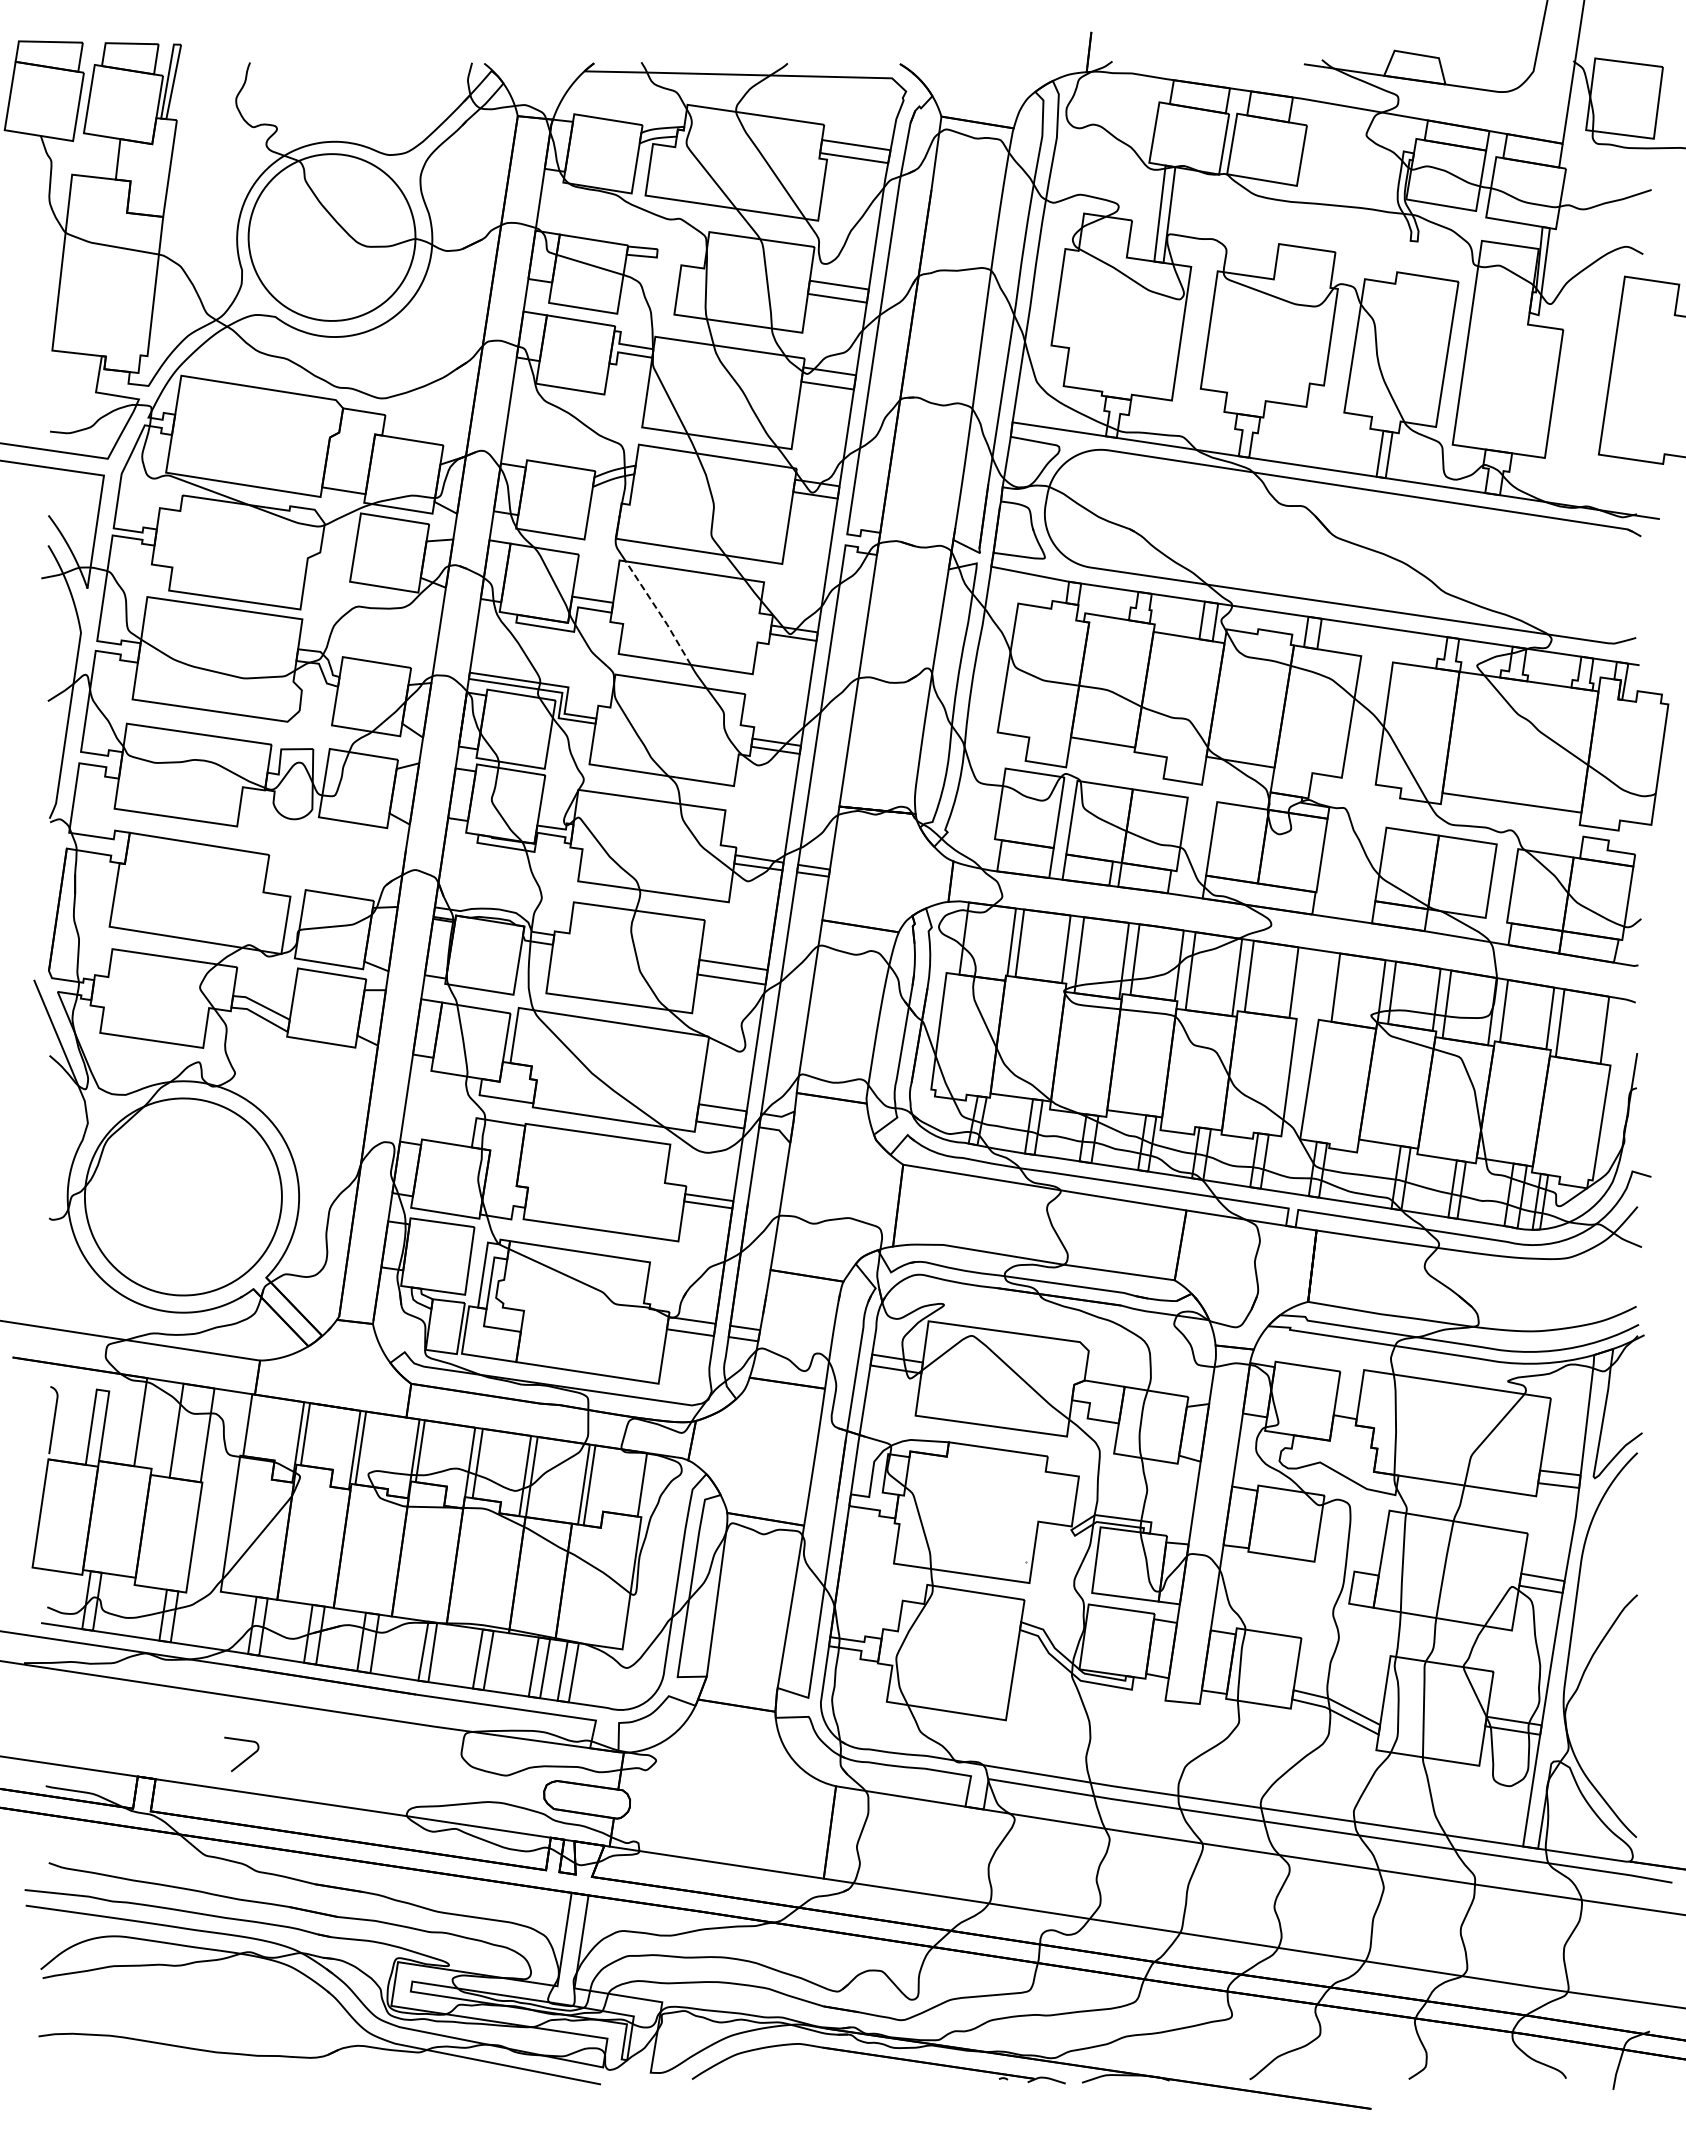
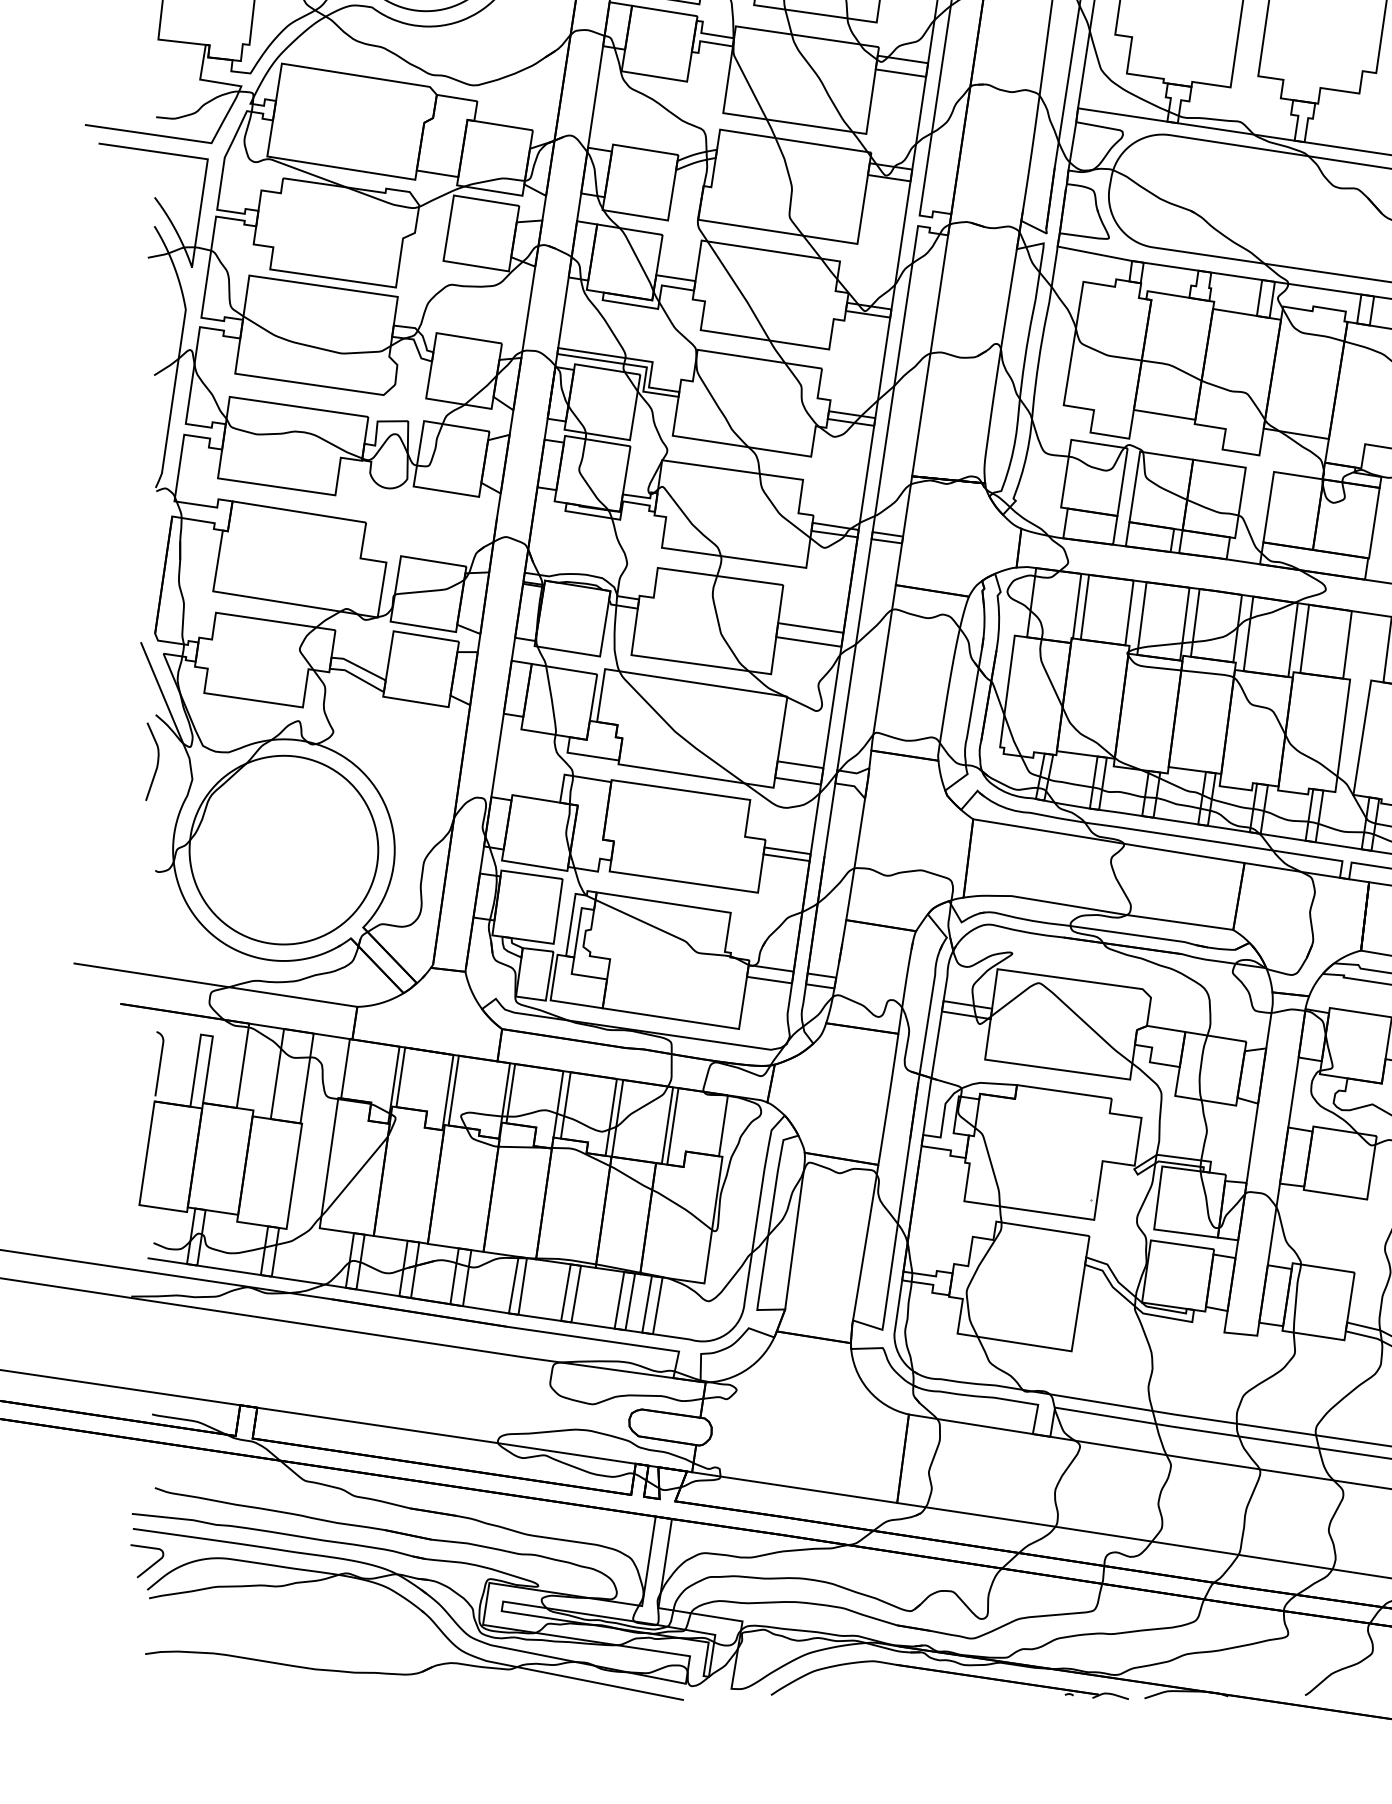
line: (659, 613) -> (739, 291), dashed -> solid
curve: (50, 1106) -> (156, 763), added
curve: (244, 1759) -> (149, 1566), moved

